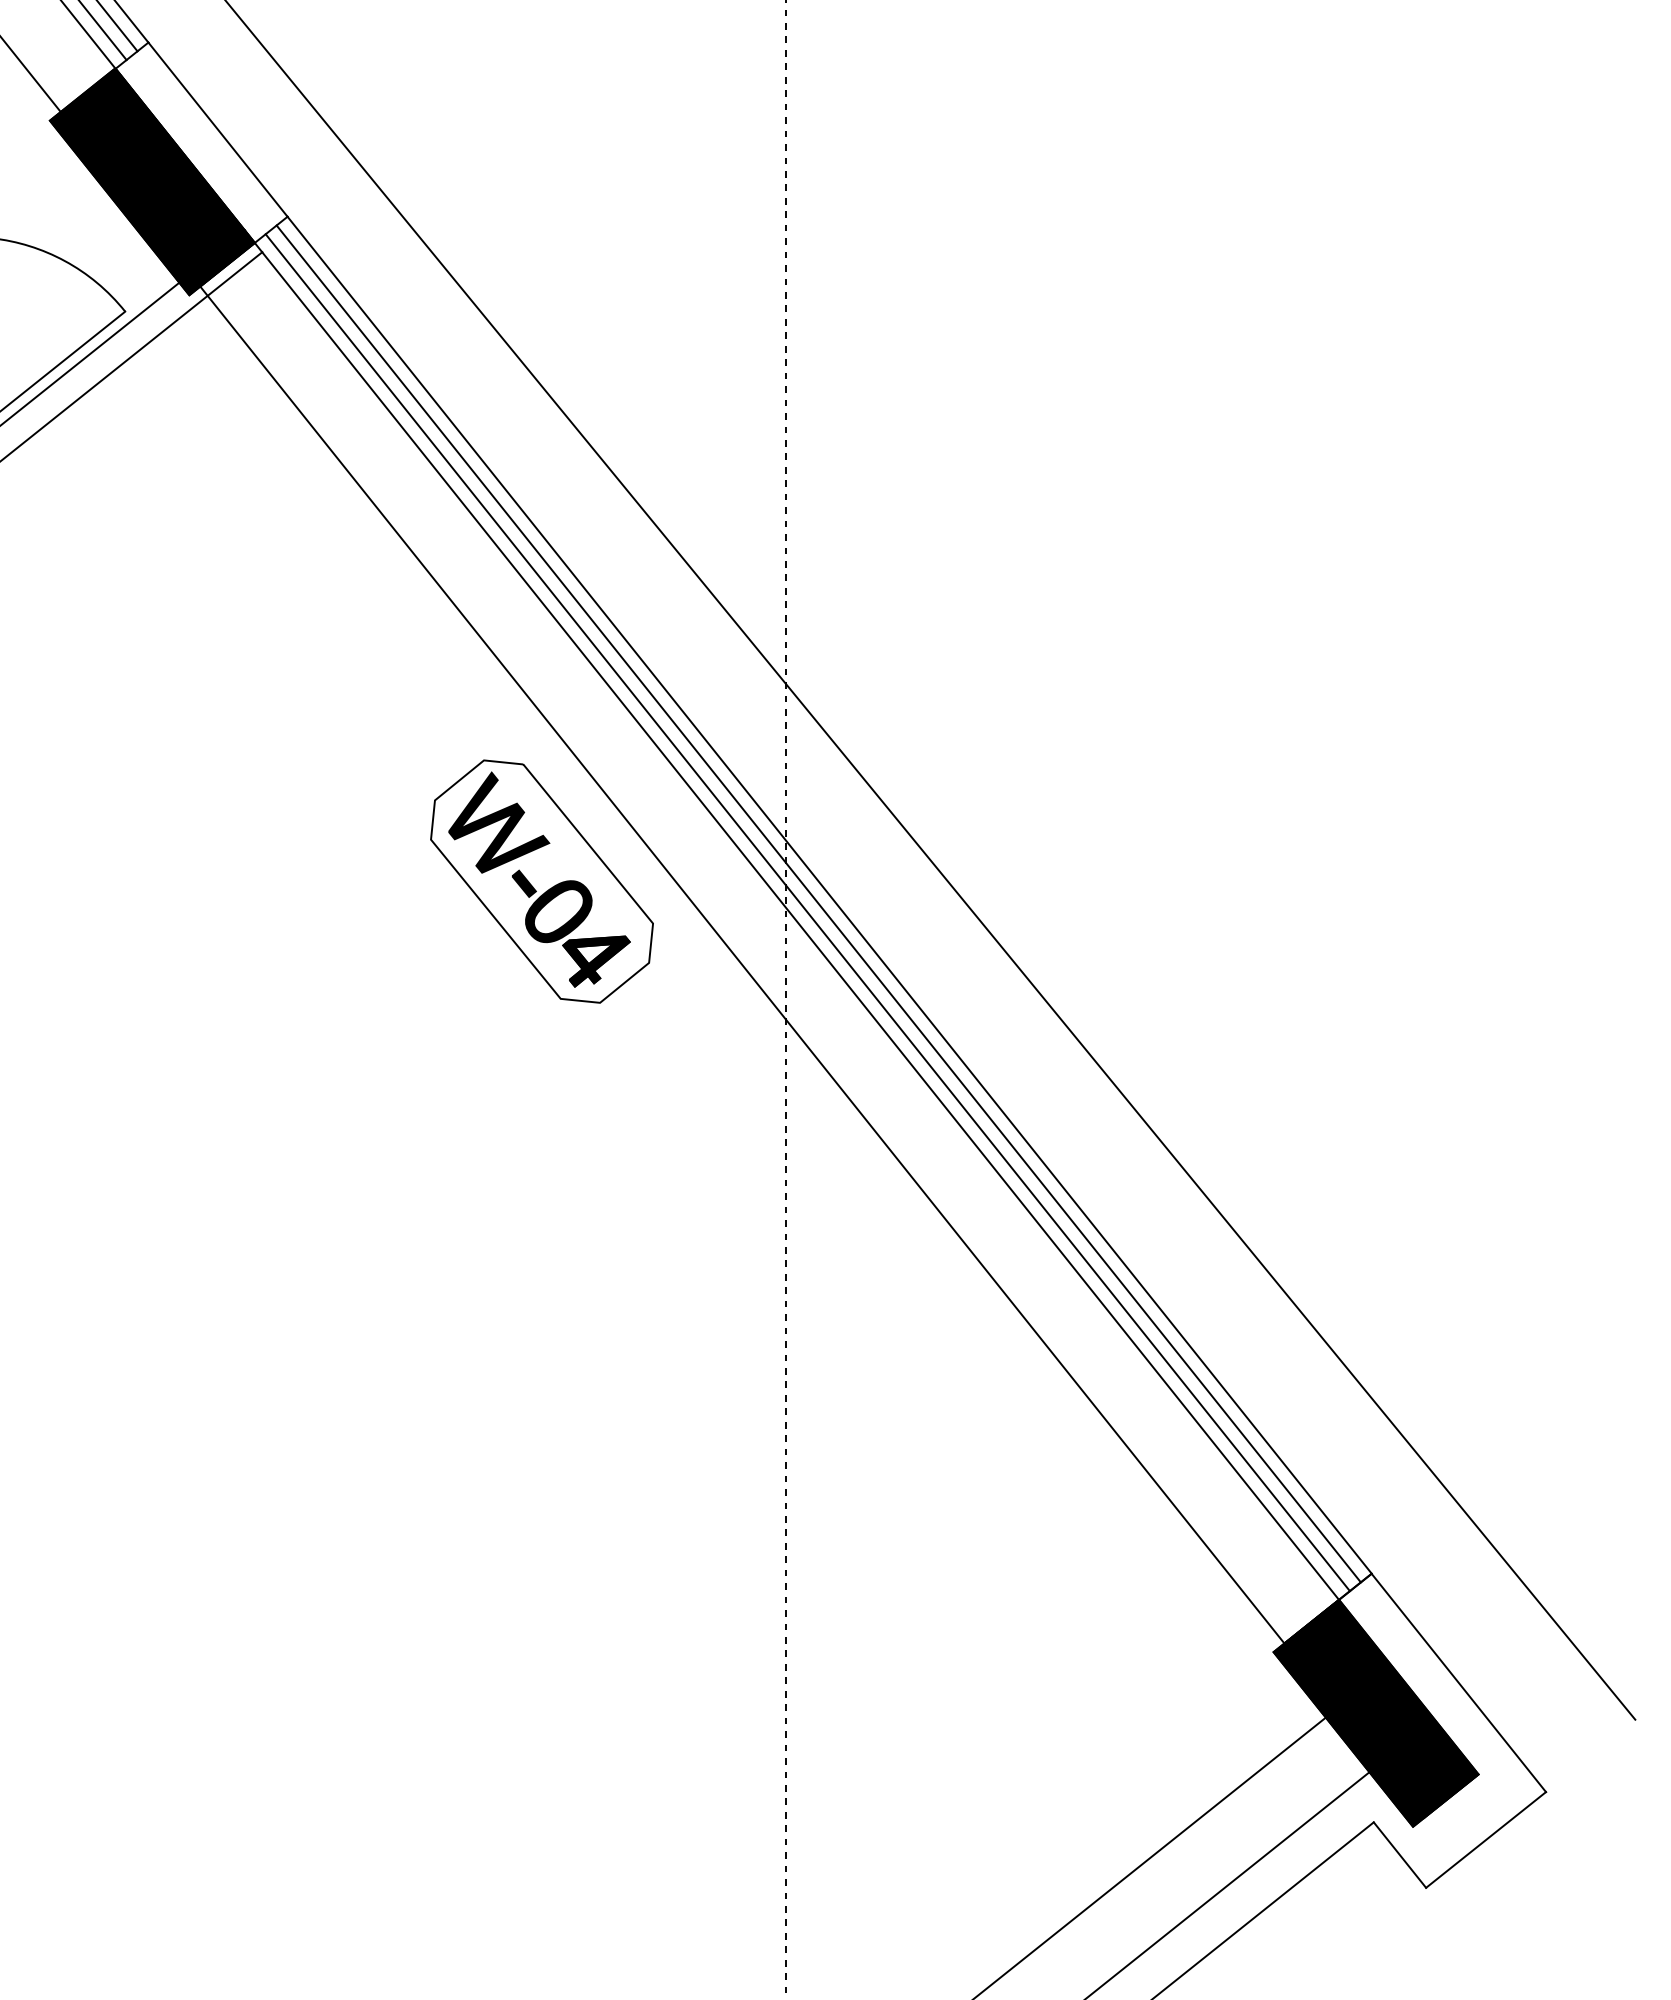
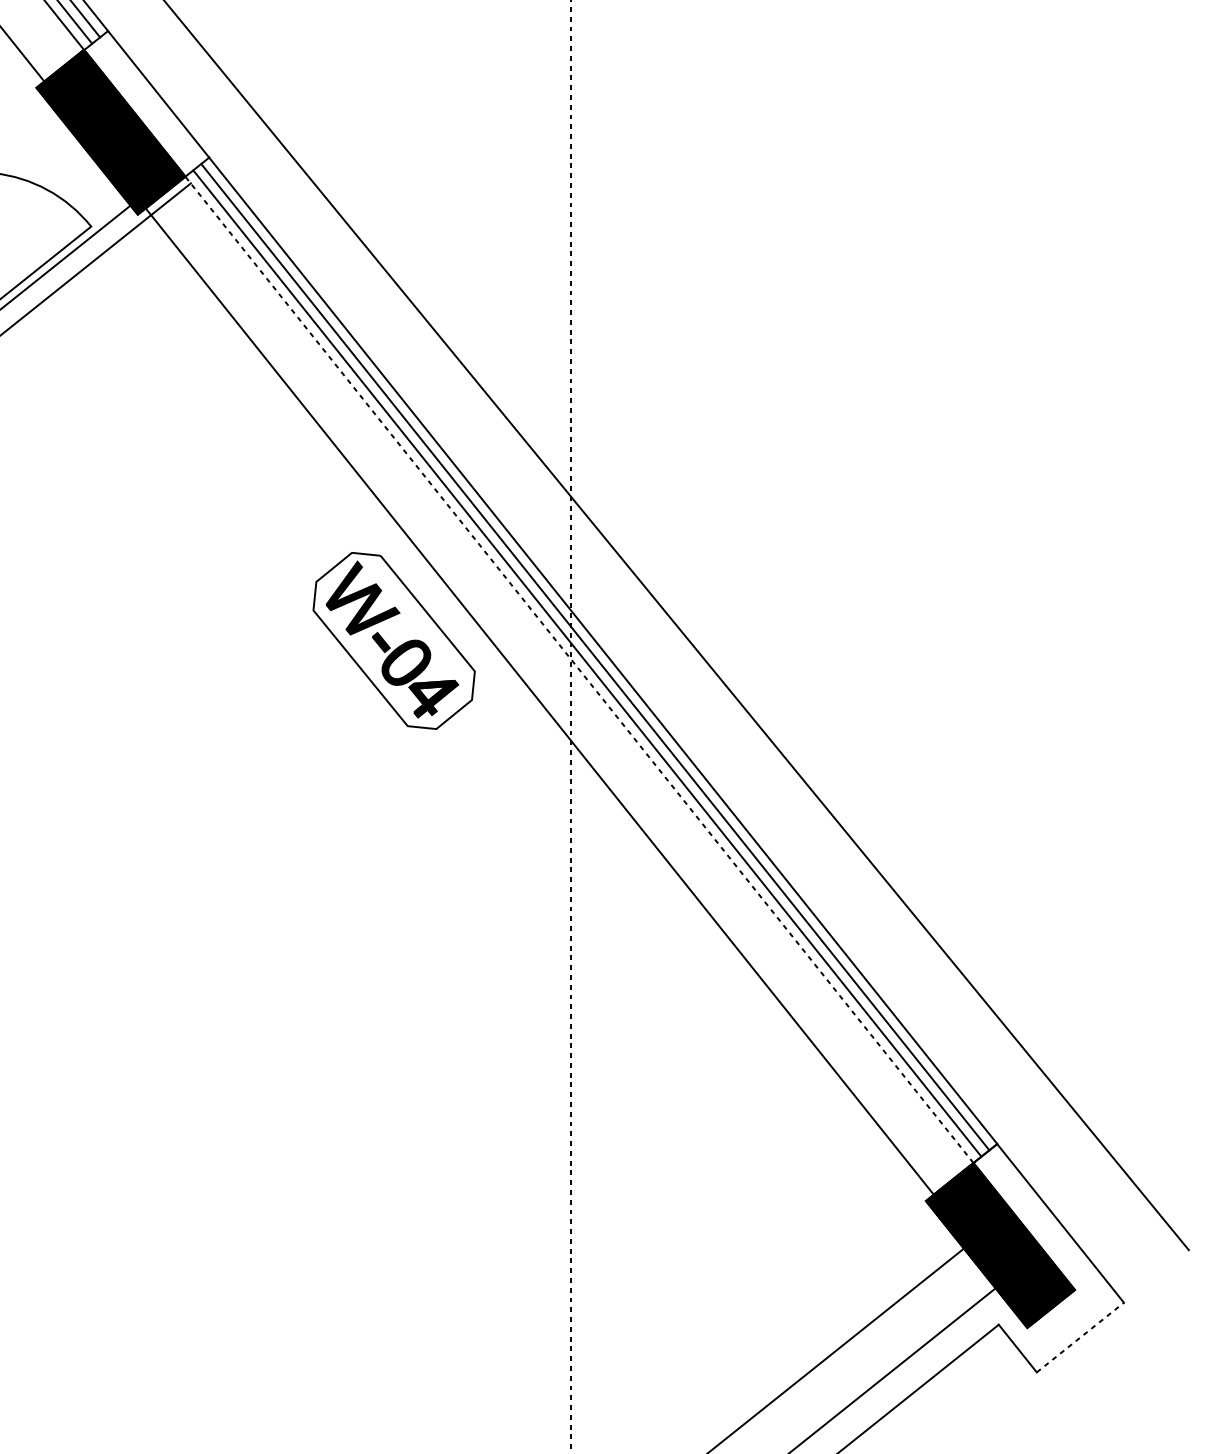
line: (796, 921) -> (579, 669), solid -> dashed
line: (1486, 1839) -> (1080, 1337), solid -> dashed

